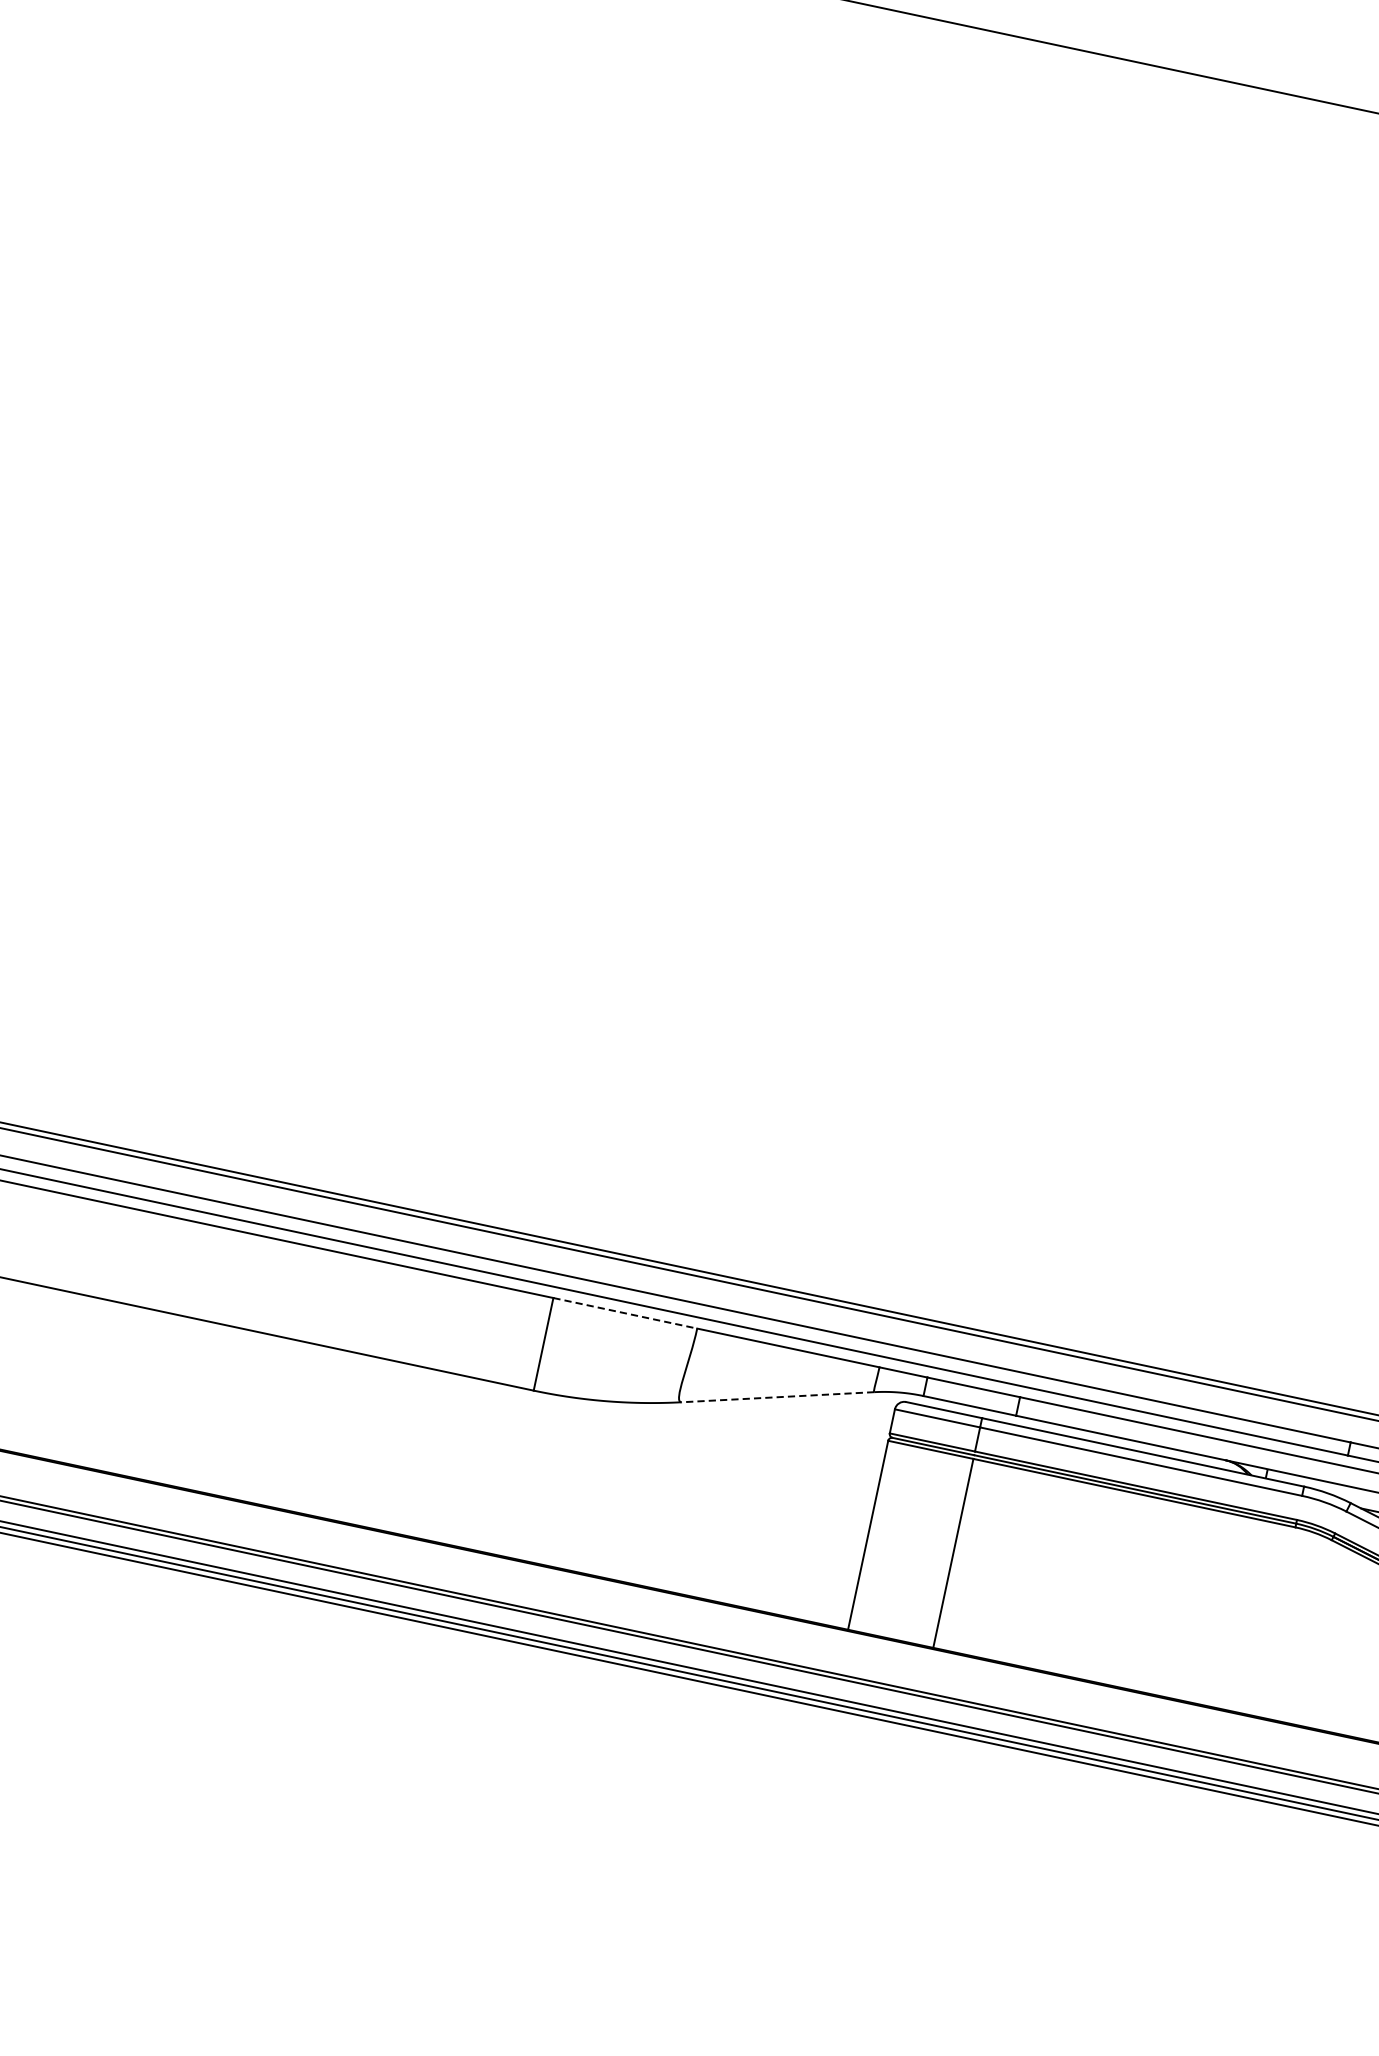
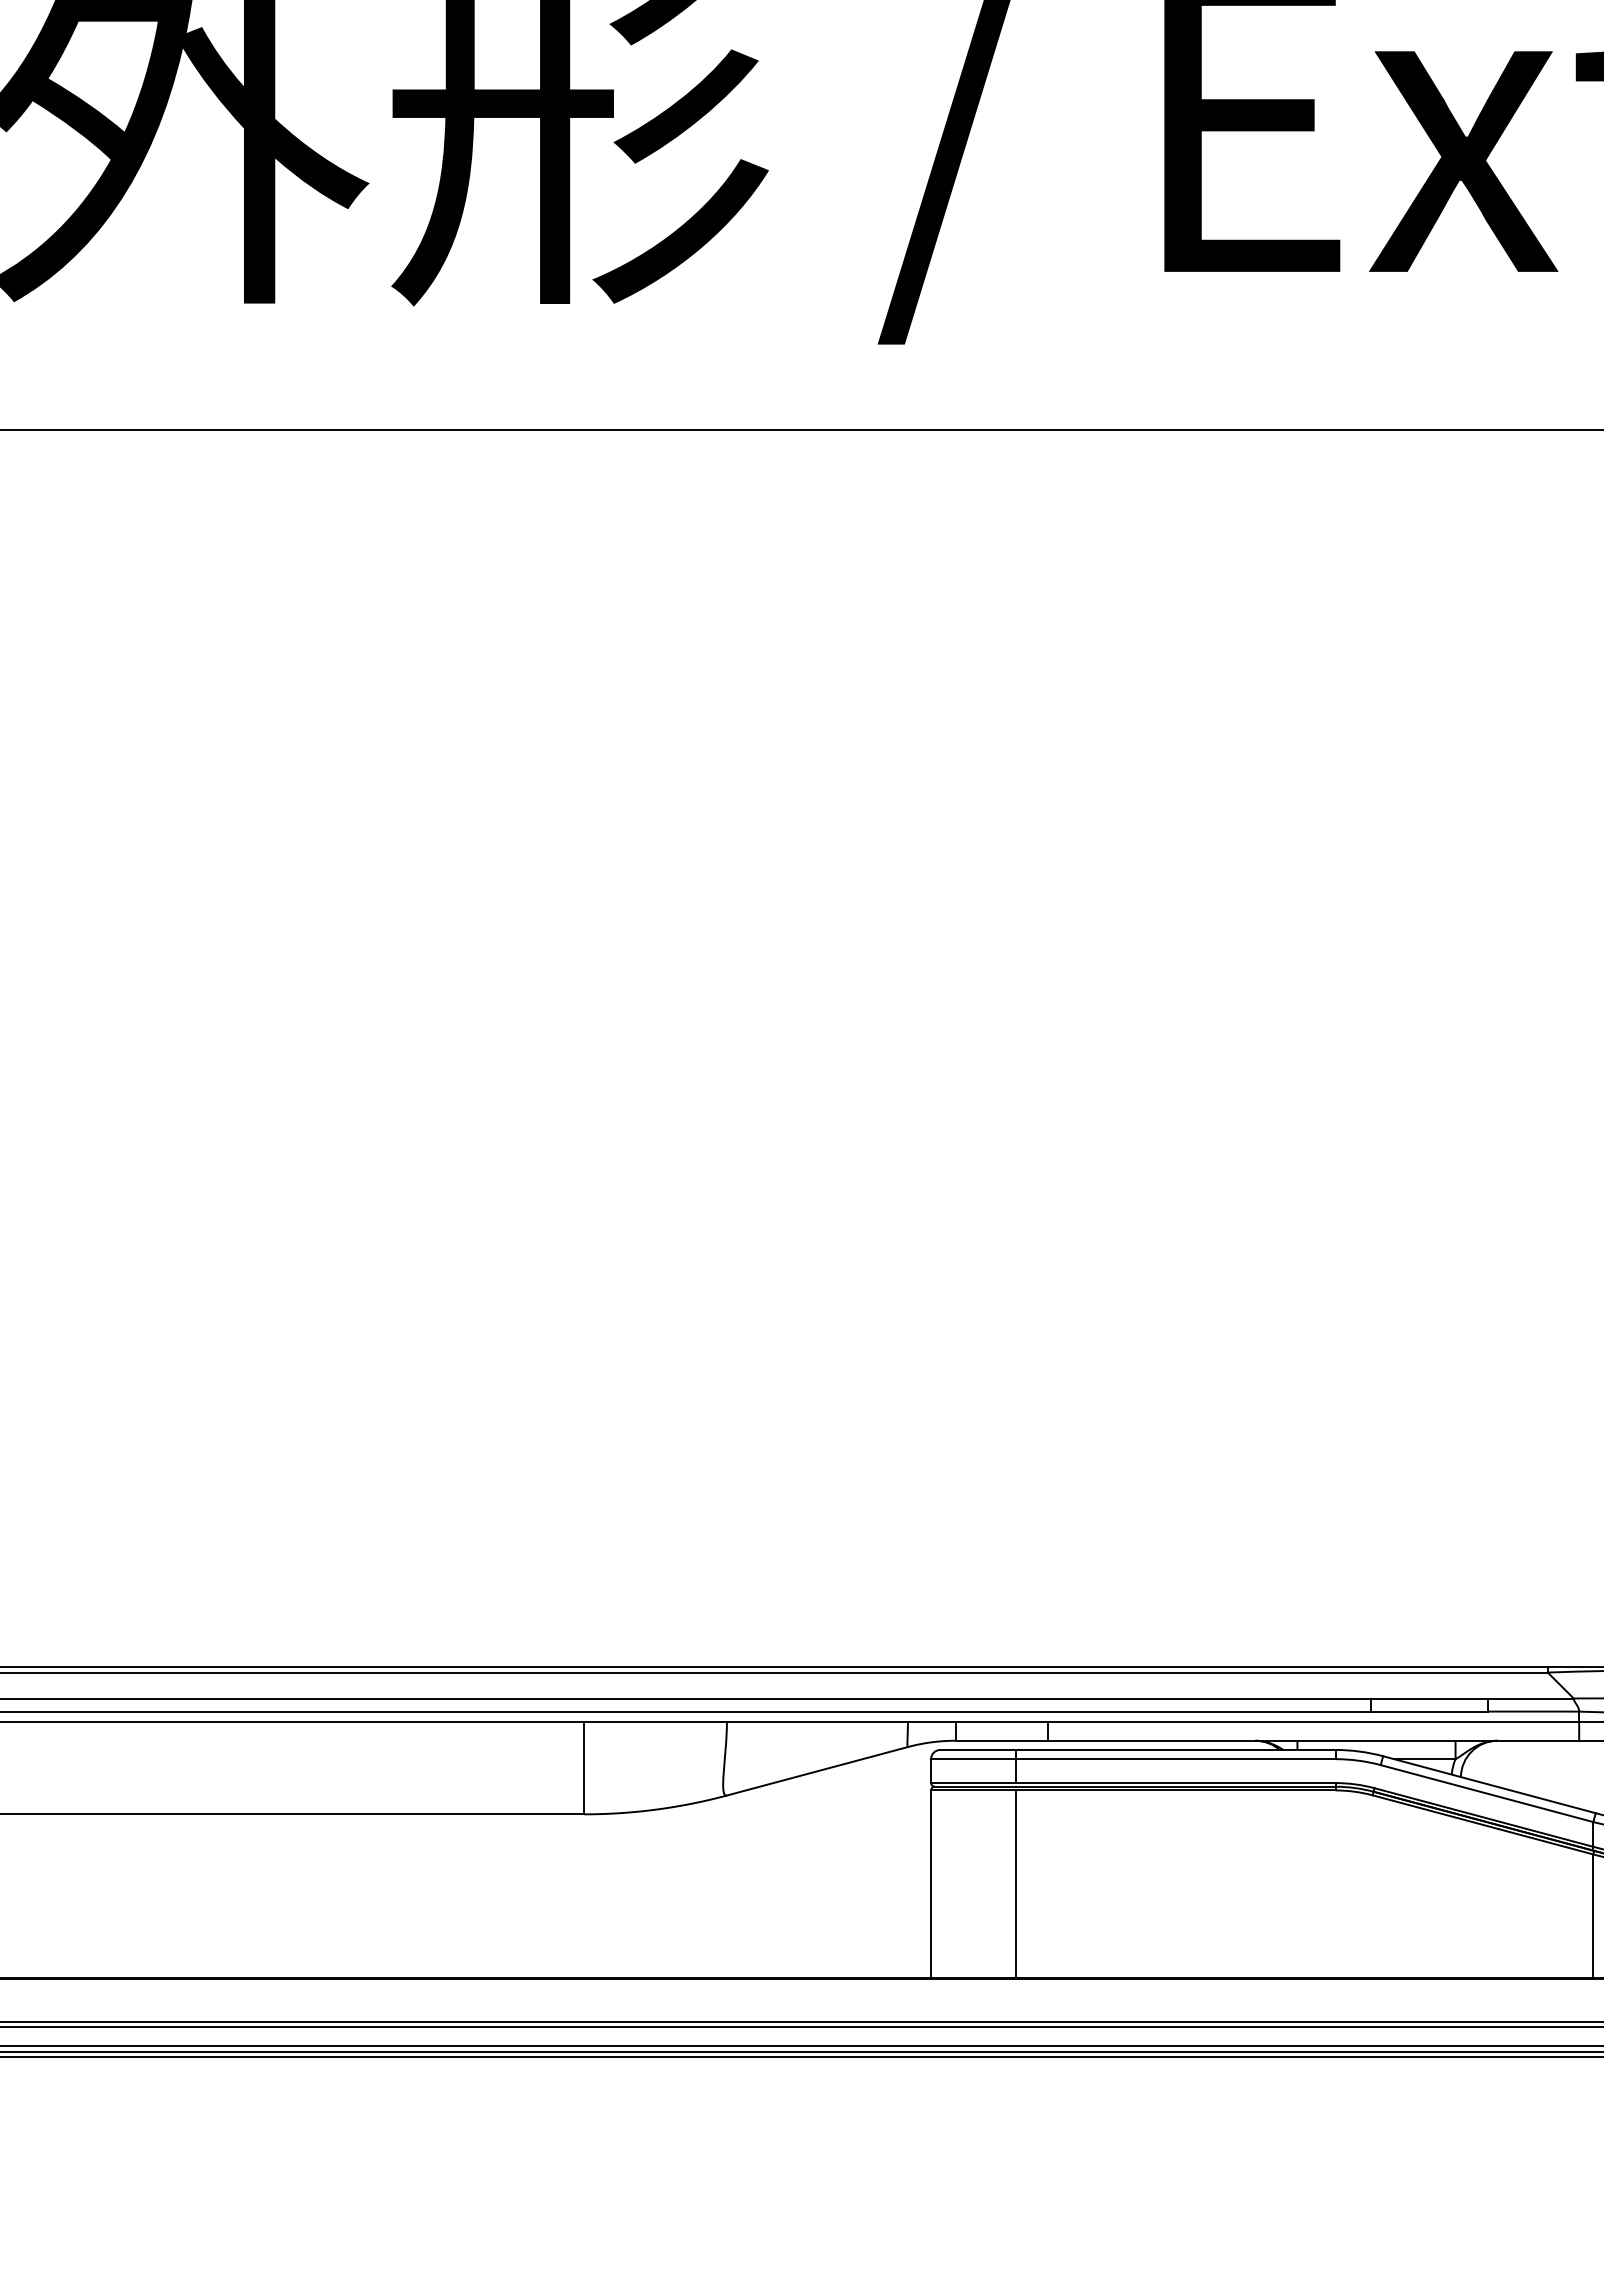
line: (626, 1313) -> (656, 1722), dashed -> solid
line: (777, 1397) -> (817, 1771), dashed -> solid

